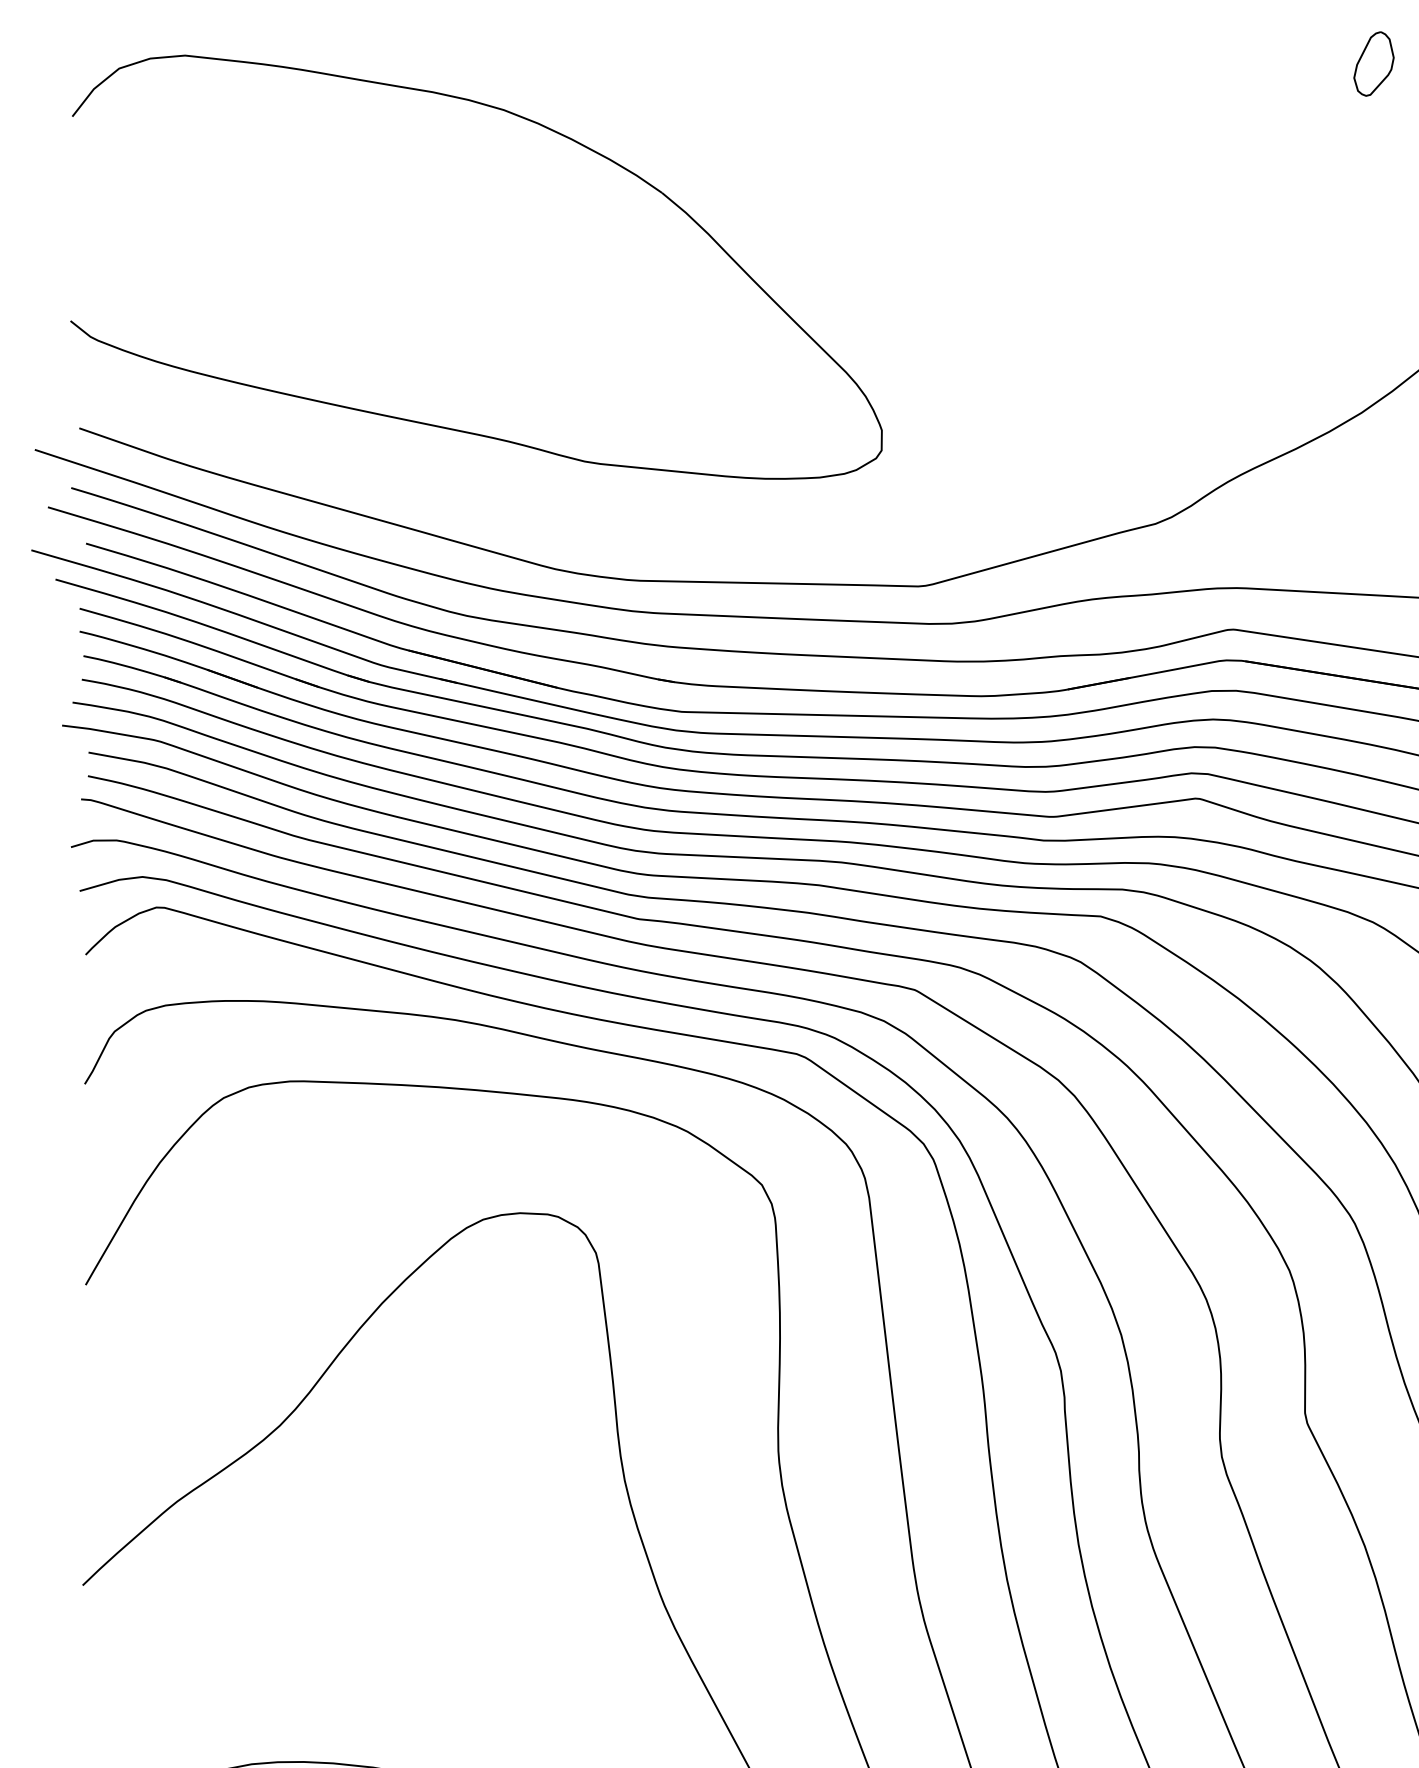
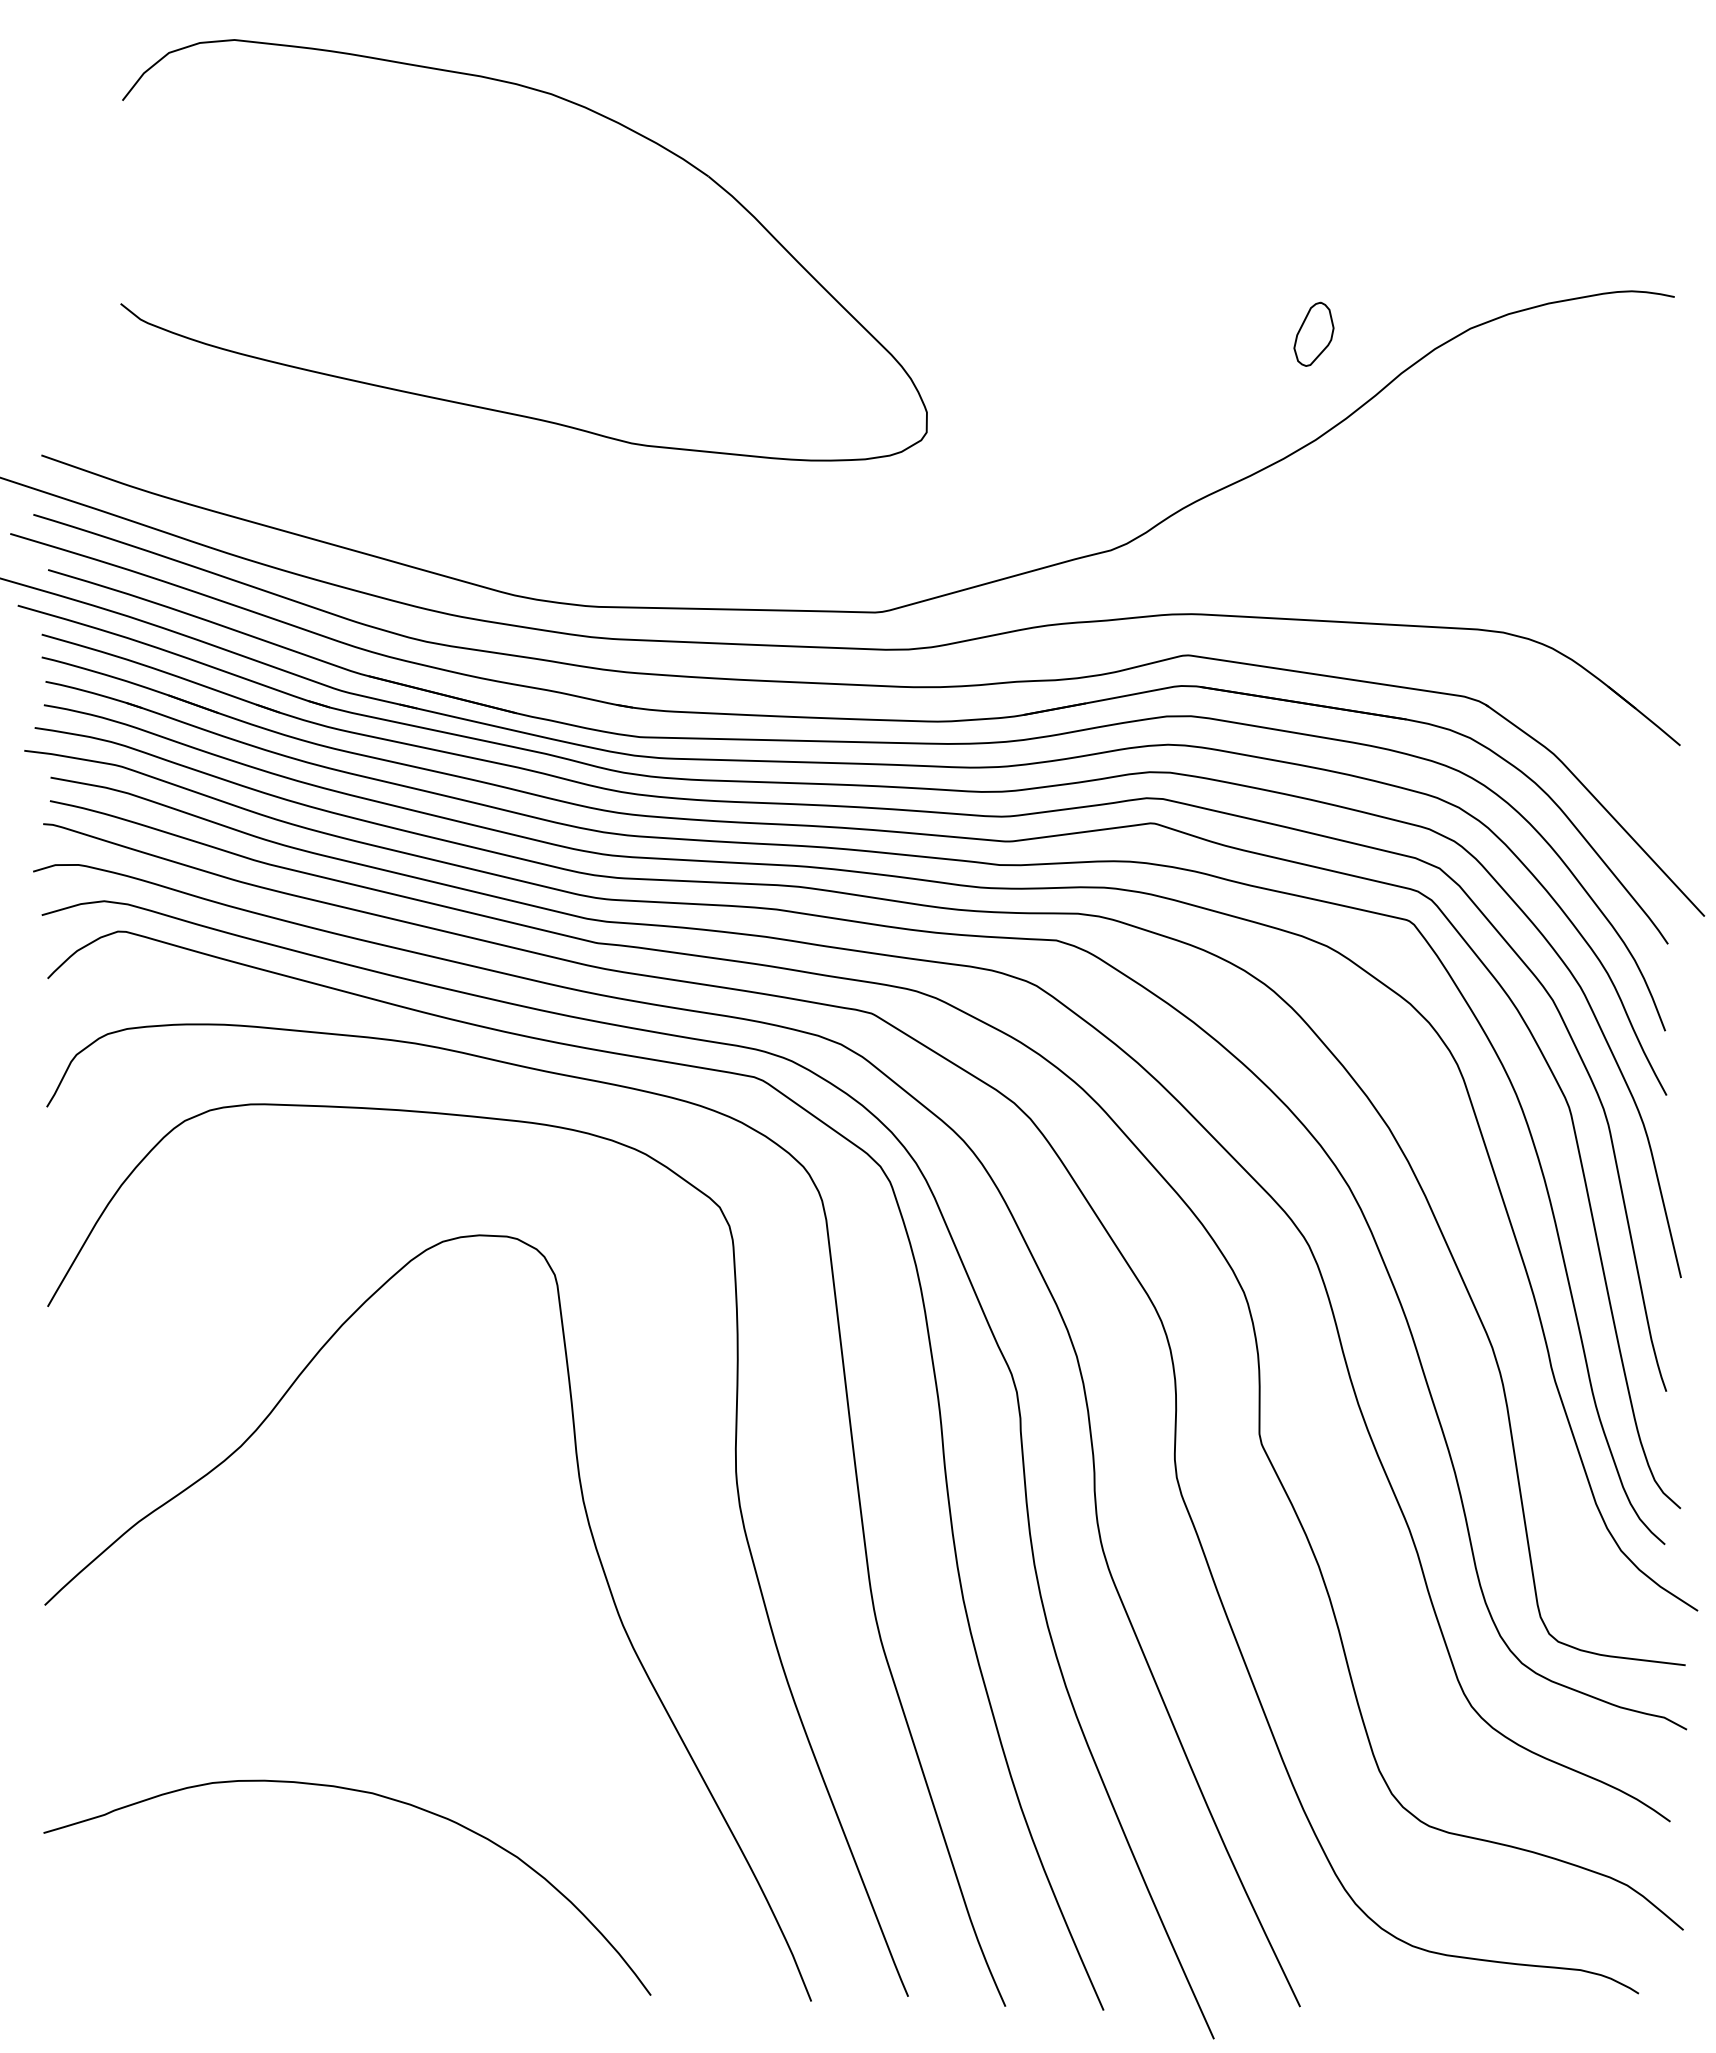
part: (1373, 63) -> (1313, 333), moved
part: (539, 125) -> (586, 109), moved

